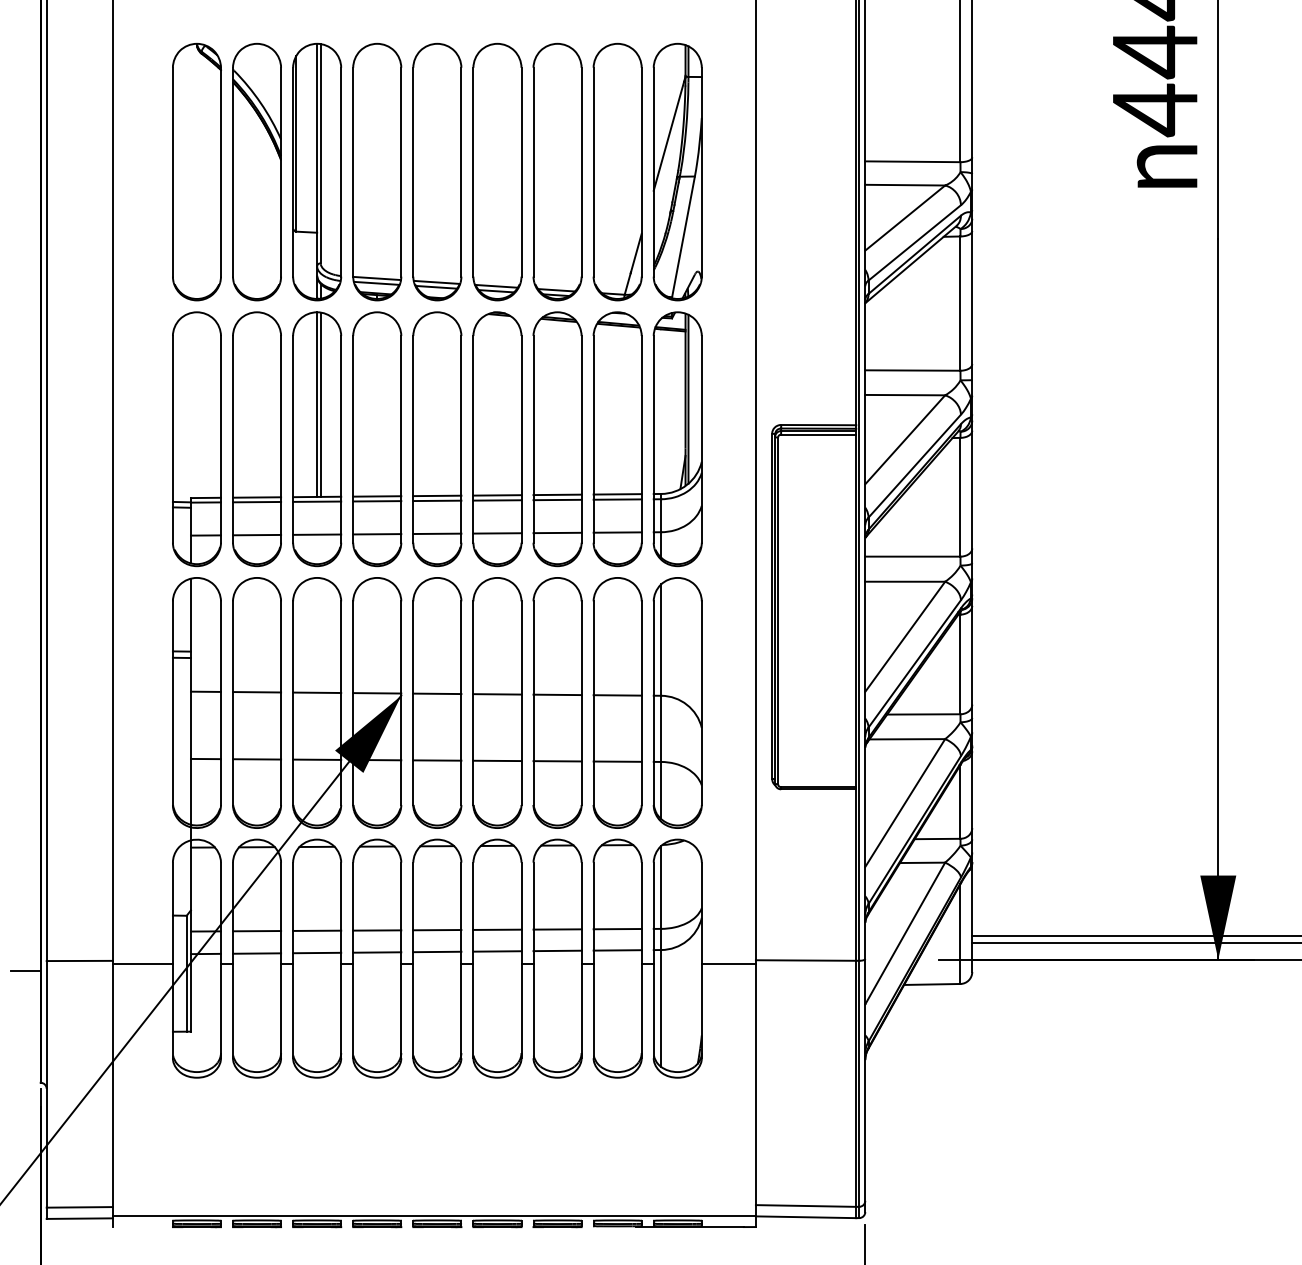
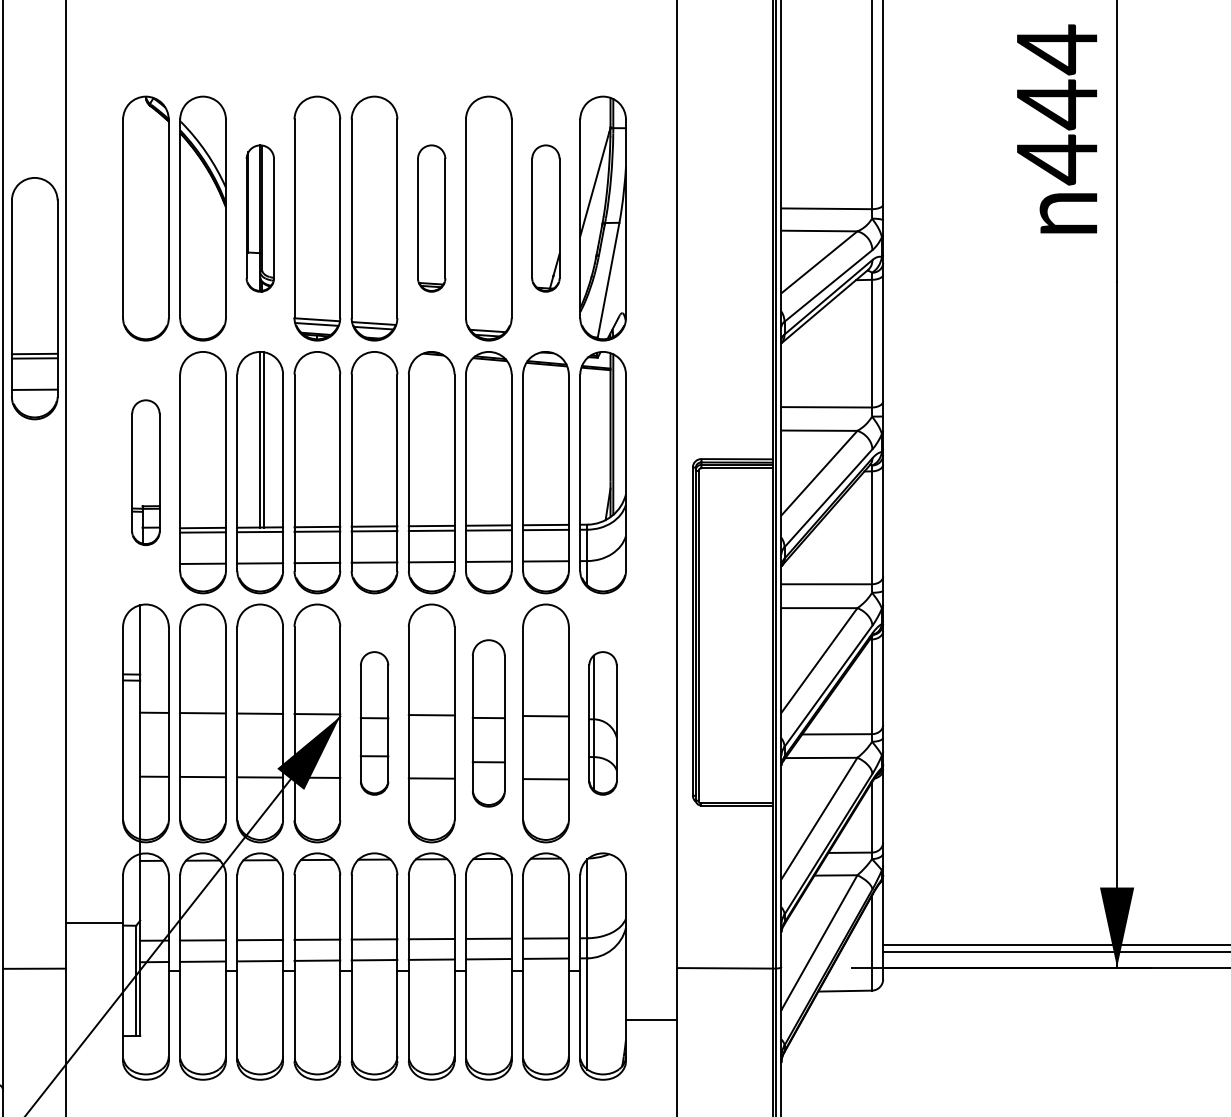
part: (317, 171) -> (260, 218), size x0.6
part: (497, 171) -> (431, 218), size x0.6
part: (617, 171) -> (545, 218), size x0.6
part: (79, 256) -> (34, 298), added
part: (196, 439) -> (145, 472), size x0.6
part: (437, 702) -> (374, 722), size x0.6
part: (557, 702) -> (488, 722), size x0.7
part: (677, 702) -> (602, 722), size x0.6
line: (142, 963) -> (94, 922), moved
line: (728, 963) -> (651, 1019), moved

